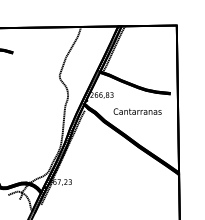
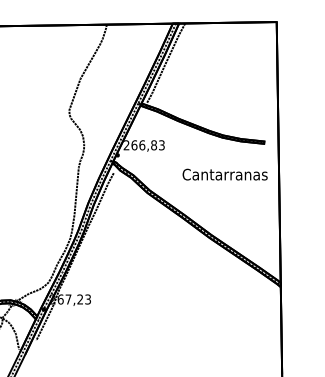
text: (137, 111) -> (224, 174), moved

